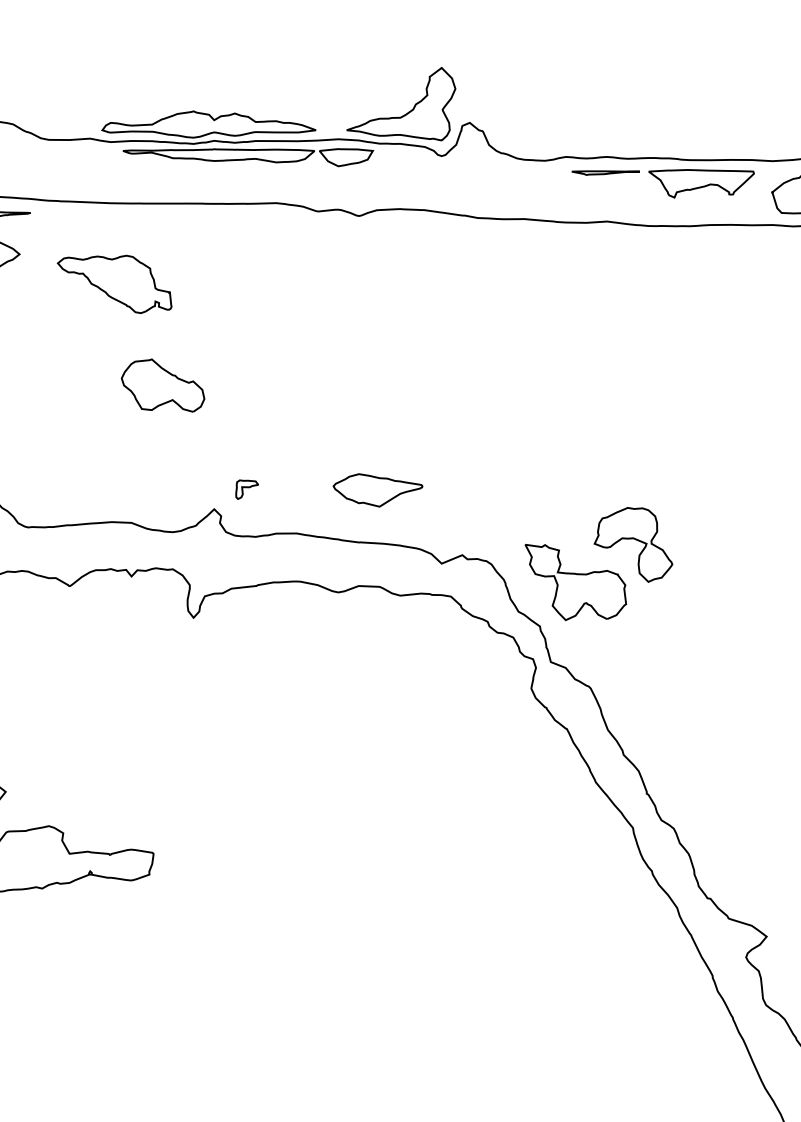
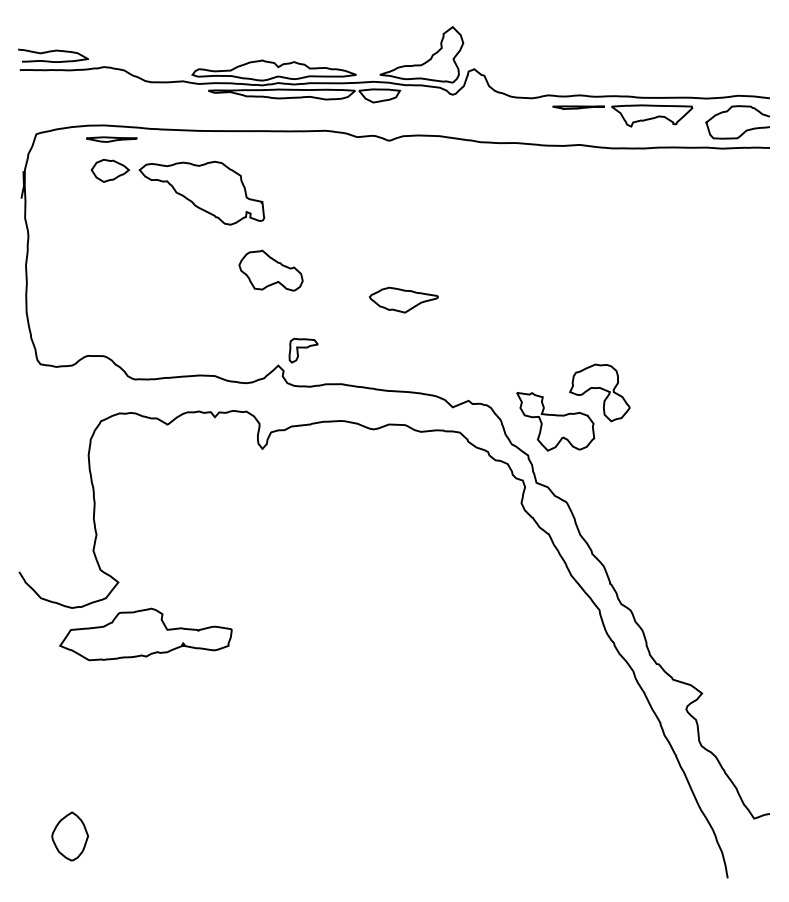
part: (114, 283) -> (201, 192), size x1.43
part: (162, 385) -> (270, 270), moved
part: (247, 489) -> (303, 350), size x1.67
part: (377, 489) -> (403, 299), moved

